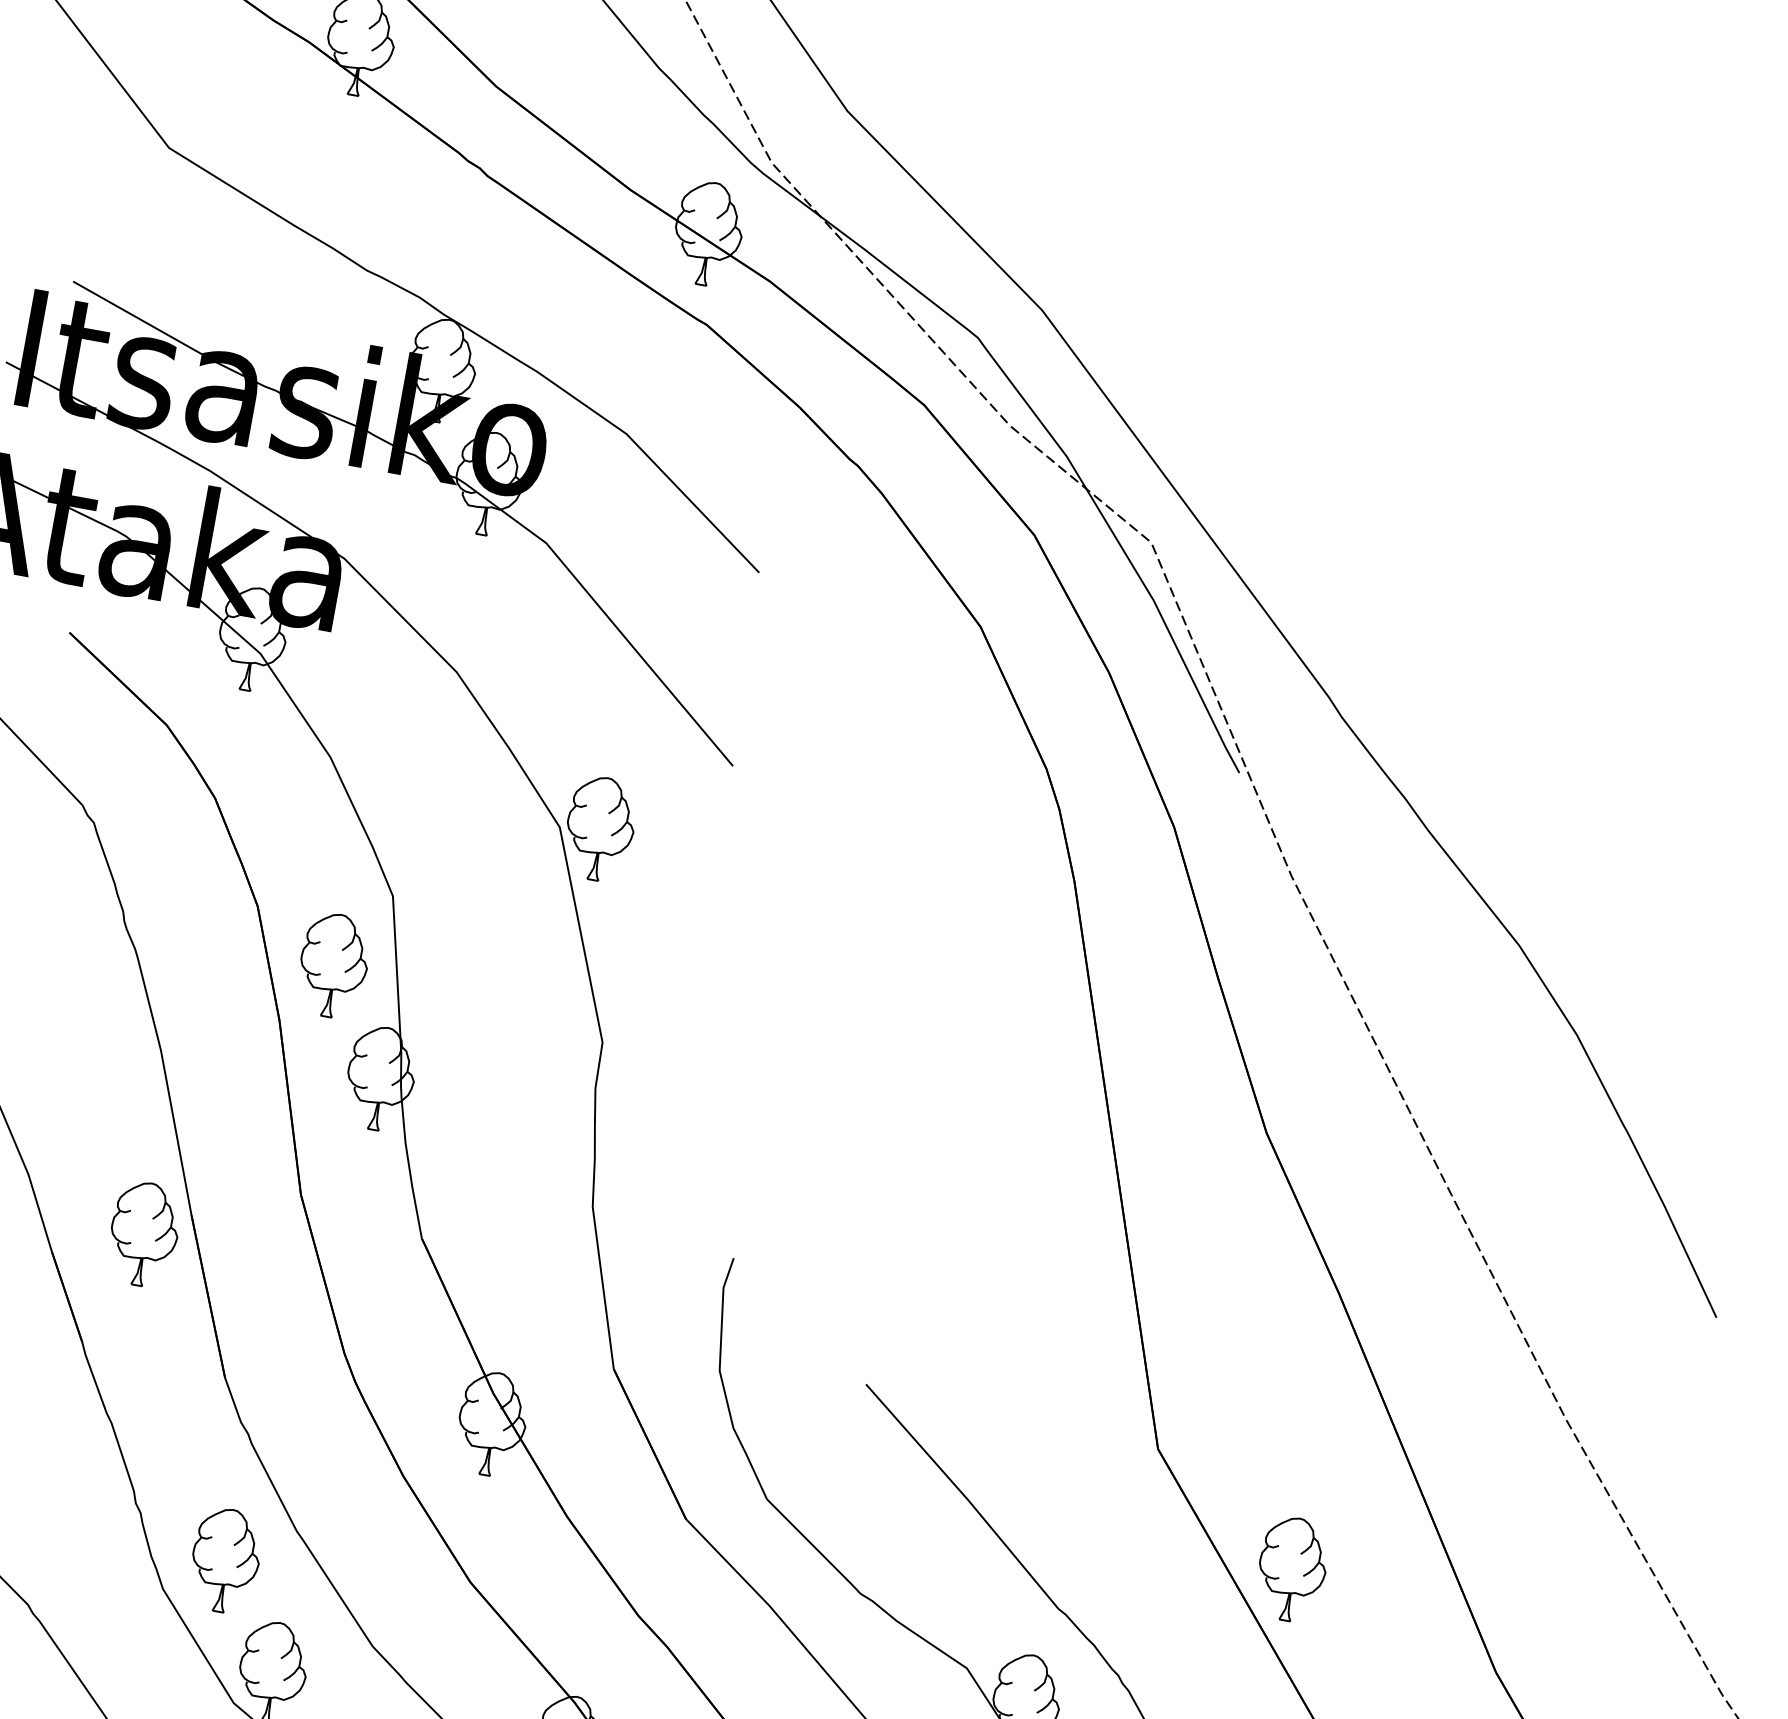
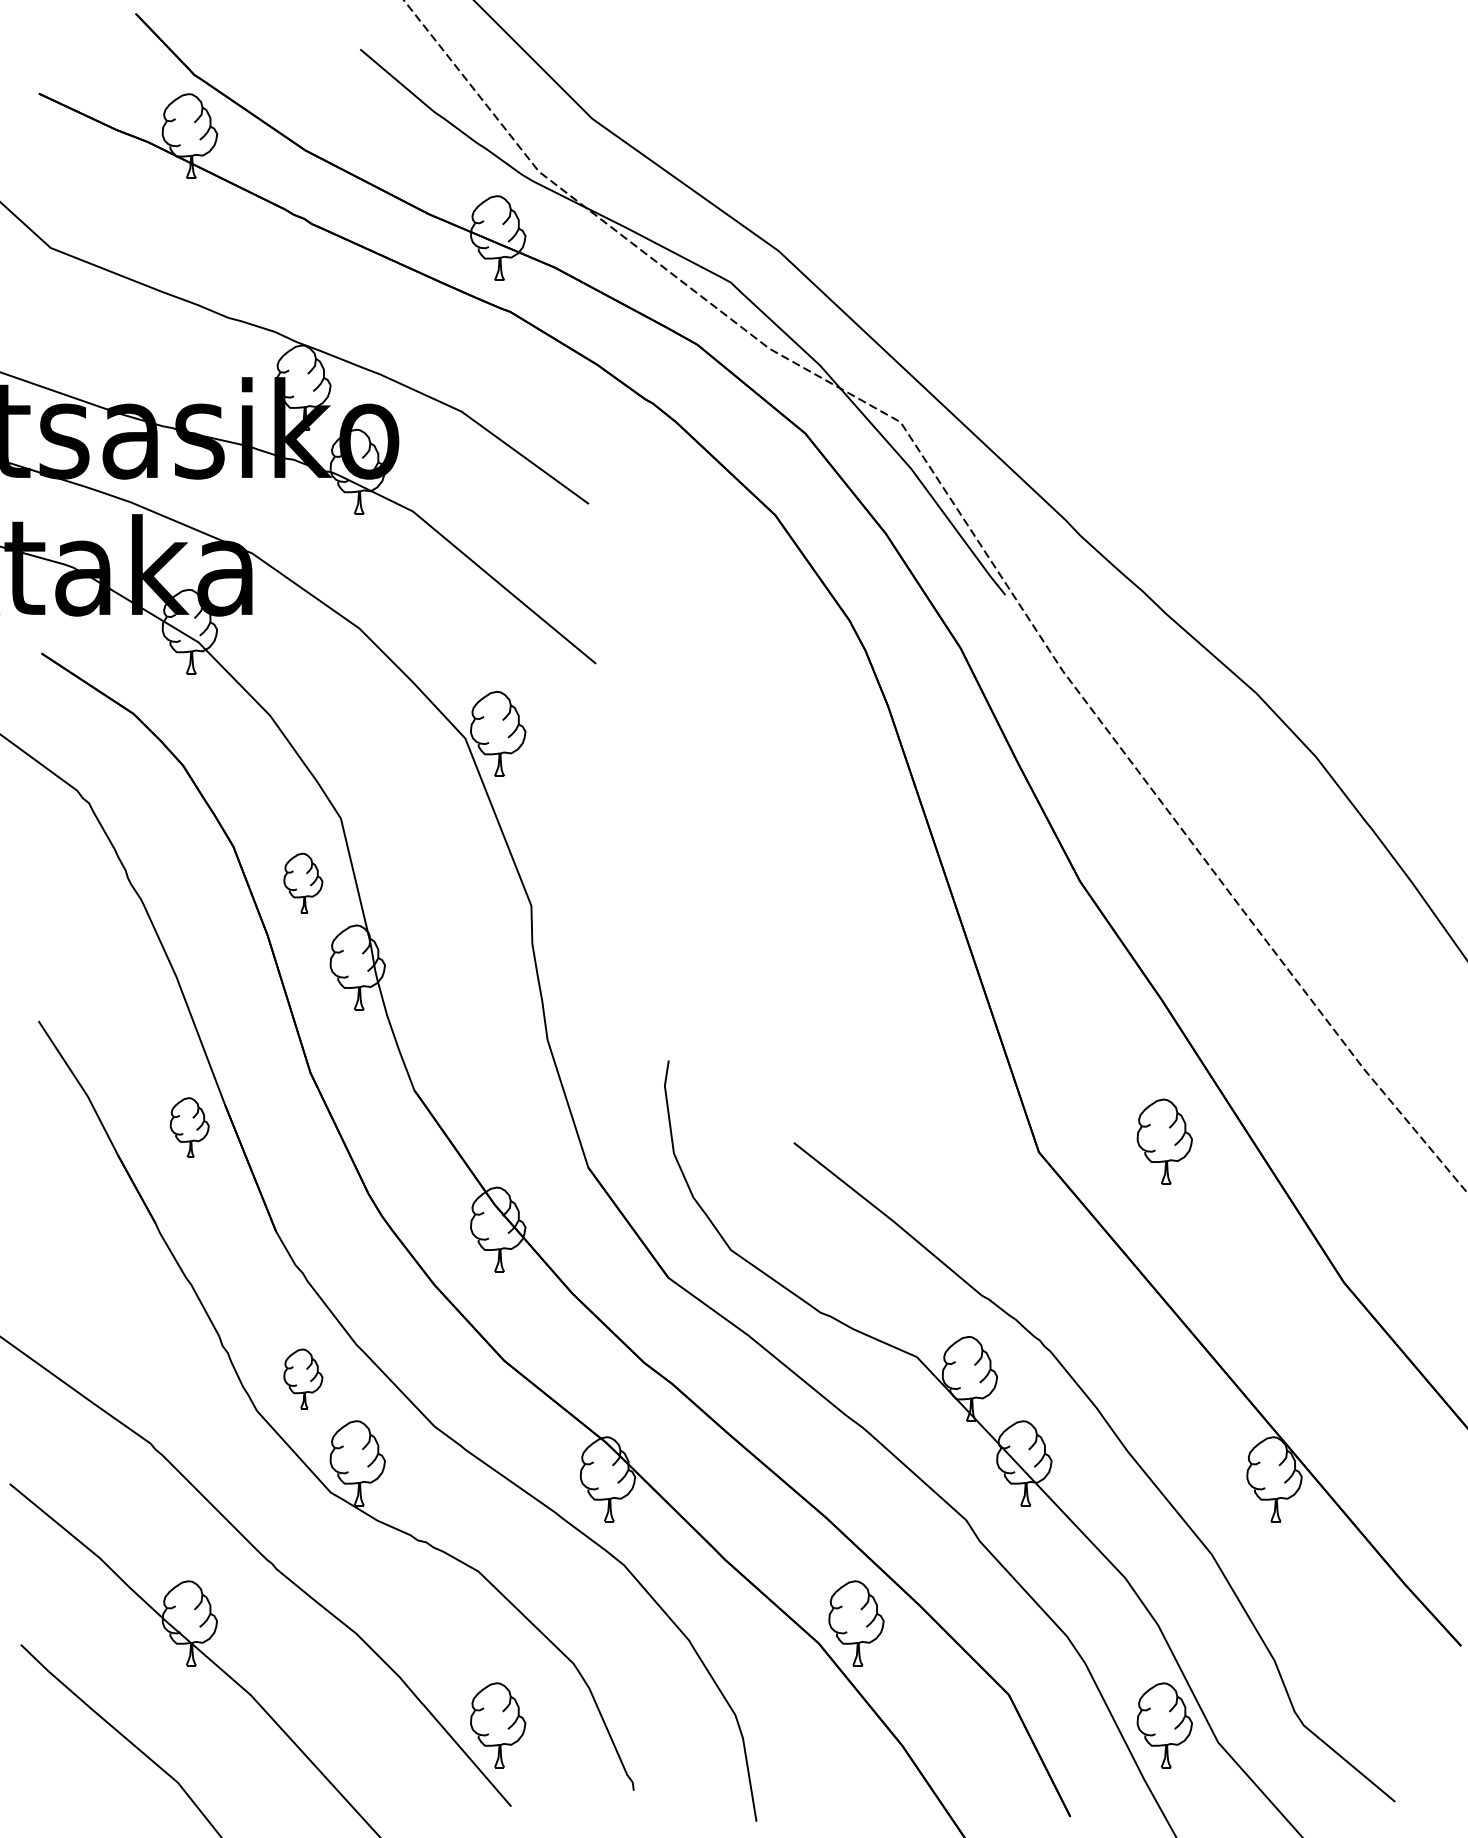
part: (334, 964) -> (303, 882), size x0.7
part: (143, 1234) -> (189, 1127), size x0.7
part: (225, 1560) -> (303, 1378), size x0.7
part: (1291, 1569) -> (1164, 1141), moved

